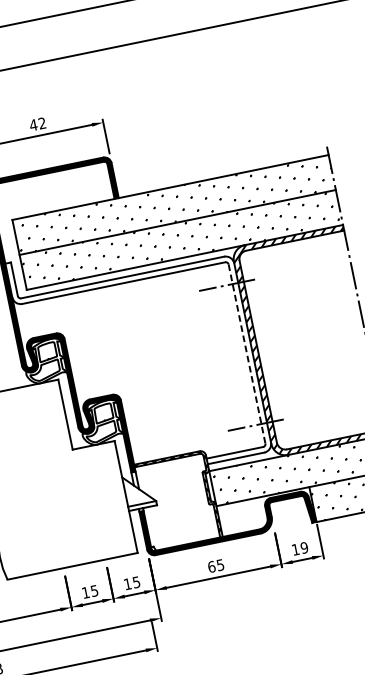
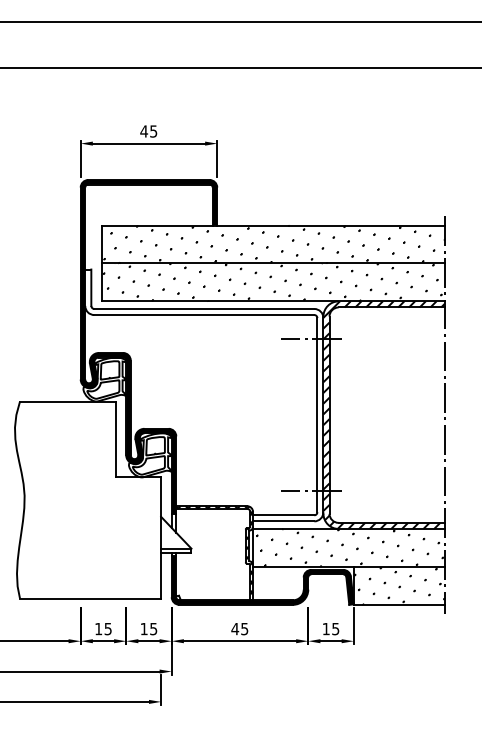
text: (42, 123) -> (153, 131), 42 -> 45
line: (247, 354) -> (317, 415), dashed -> solid
text: (304, 547) -> (335, 628), 19 -> 15
text: (211, 566) -> (235, 628), 65 -> 45

